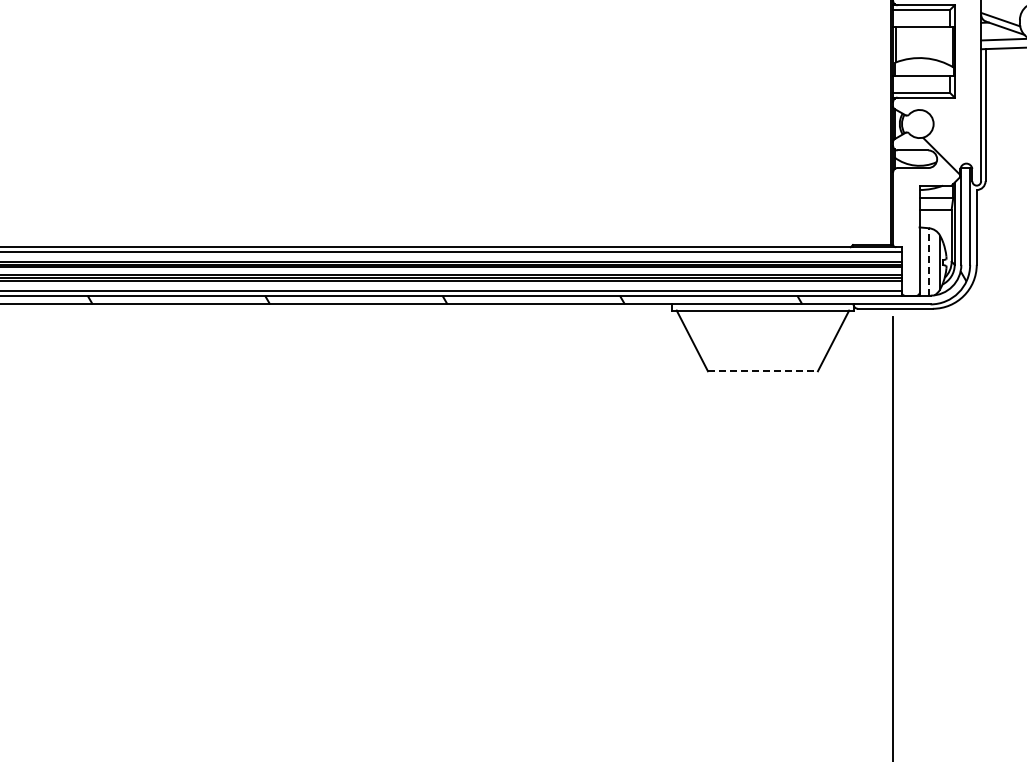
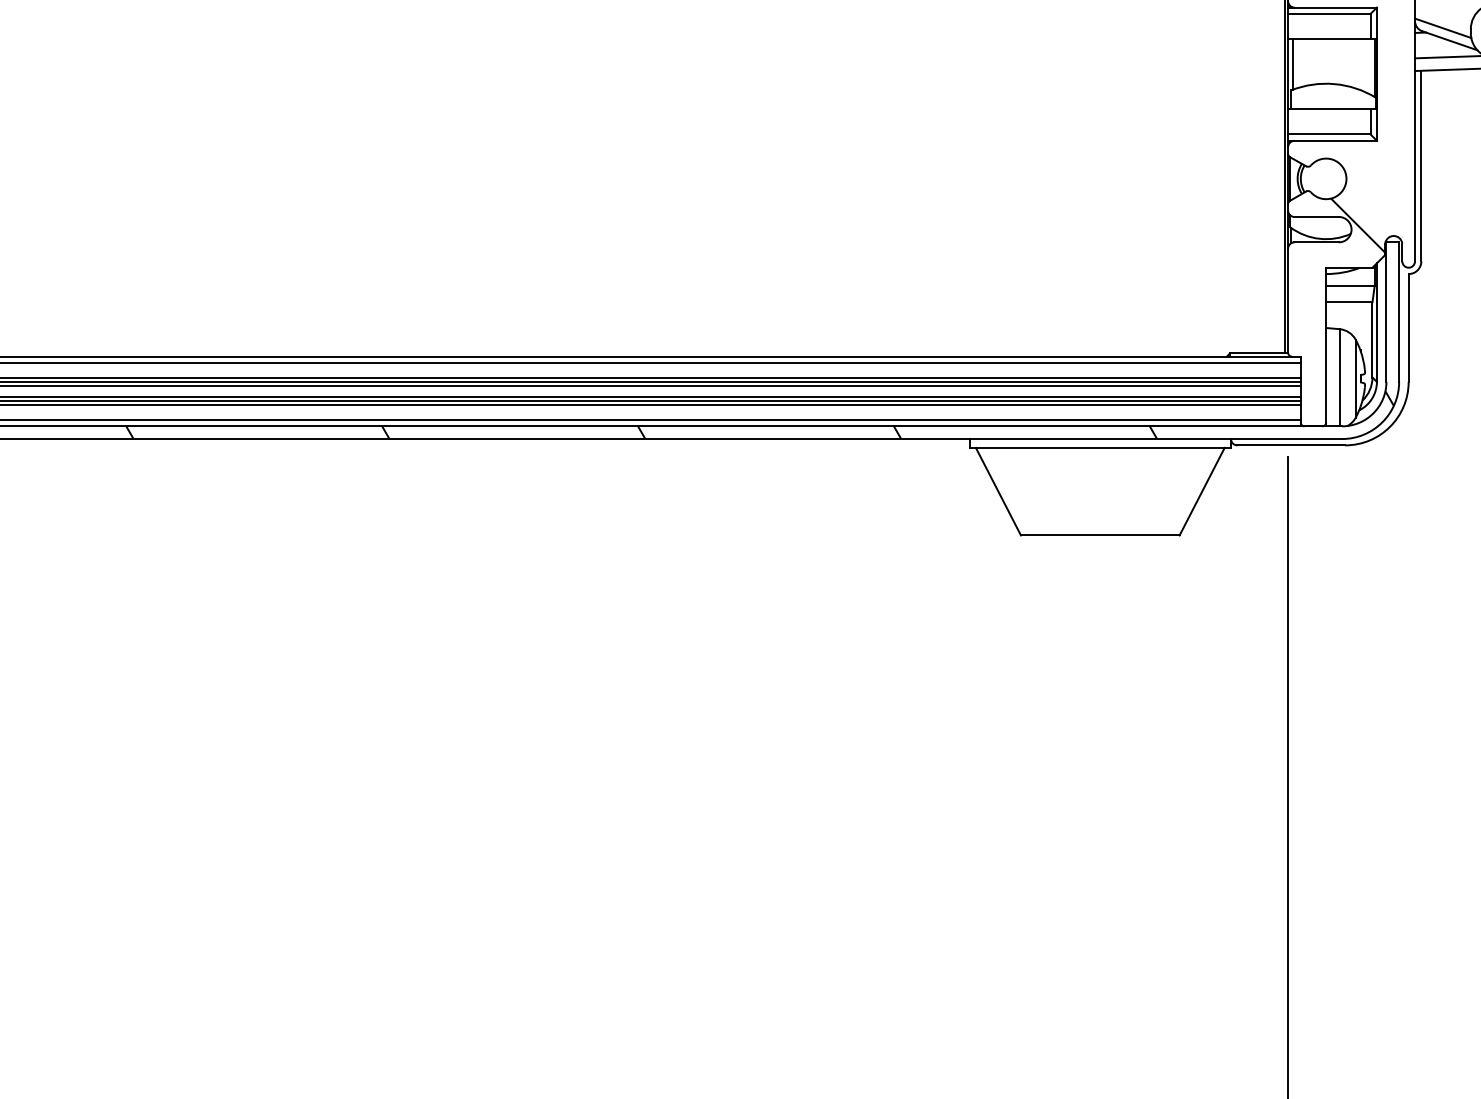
line: (928, 261) -> (1339, 377), dashed -> solid
line: (762, 371) -> (1099, 535), dashed -> solid

